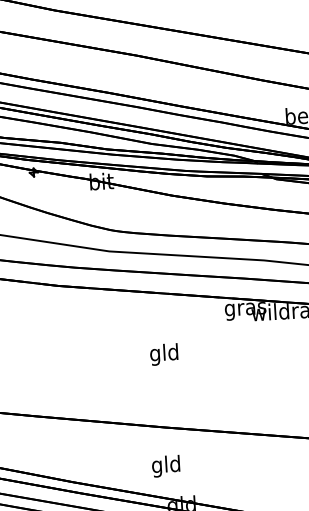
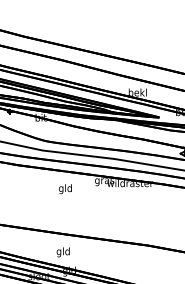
text: (164, 355) -> (65, 189), moved

